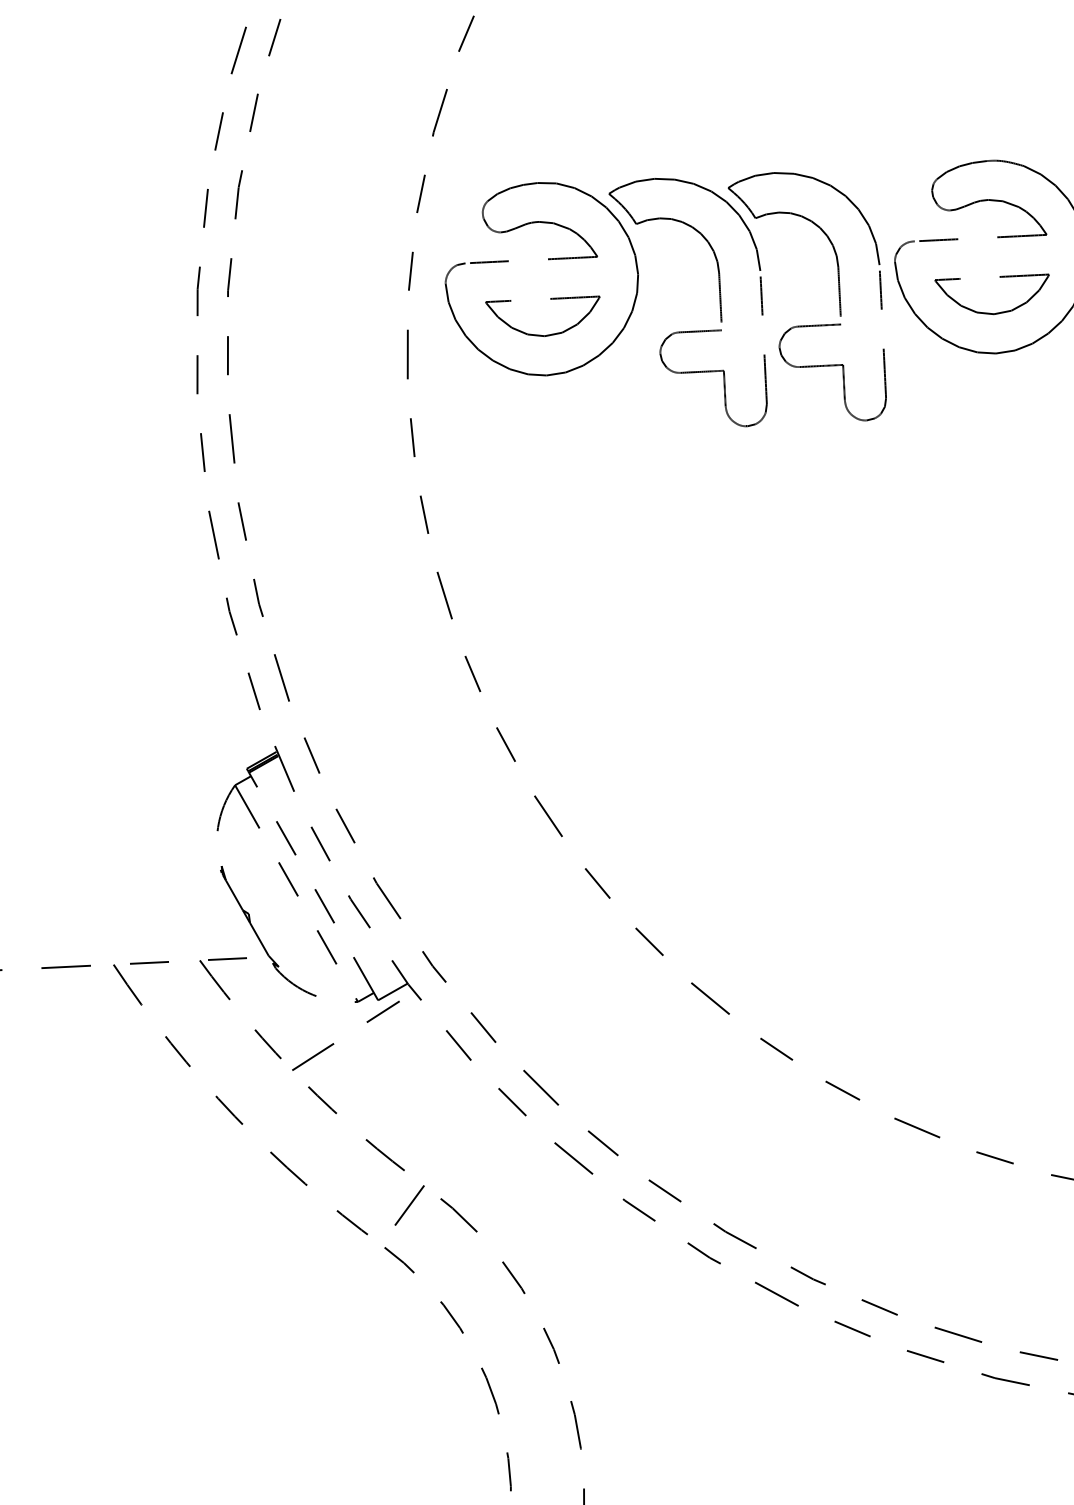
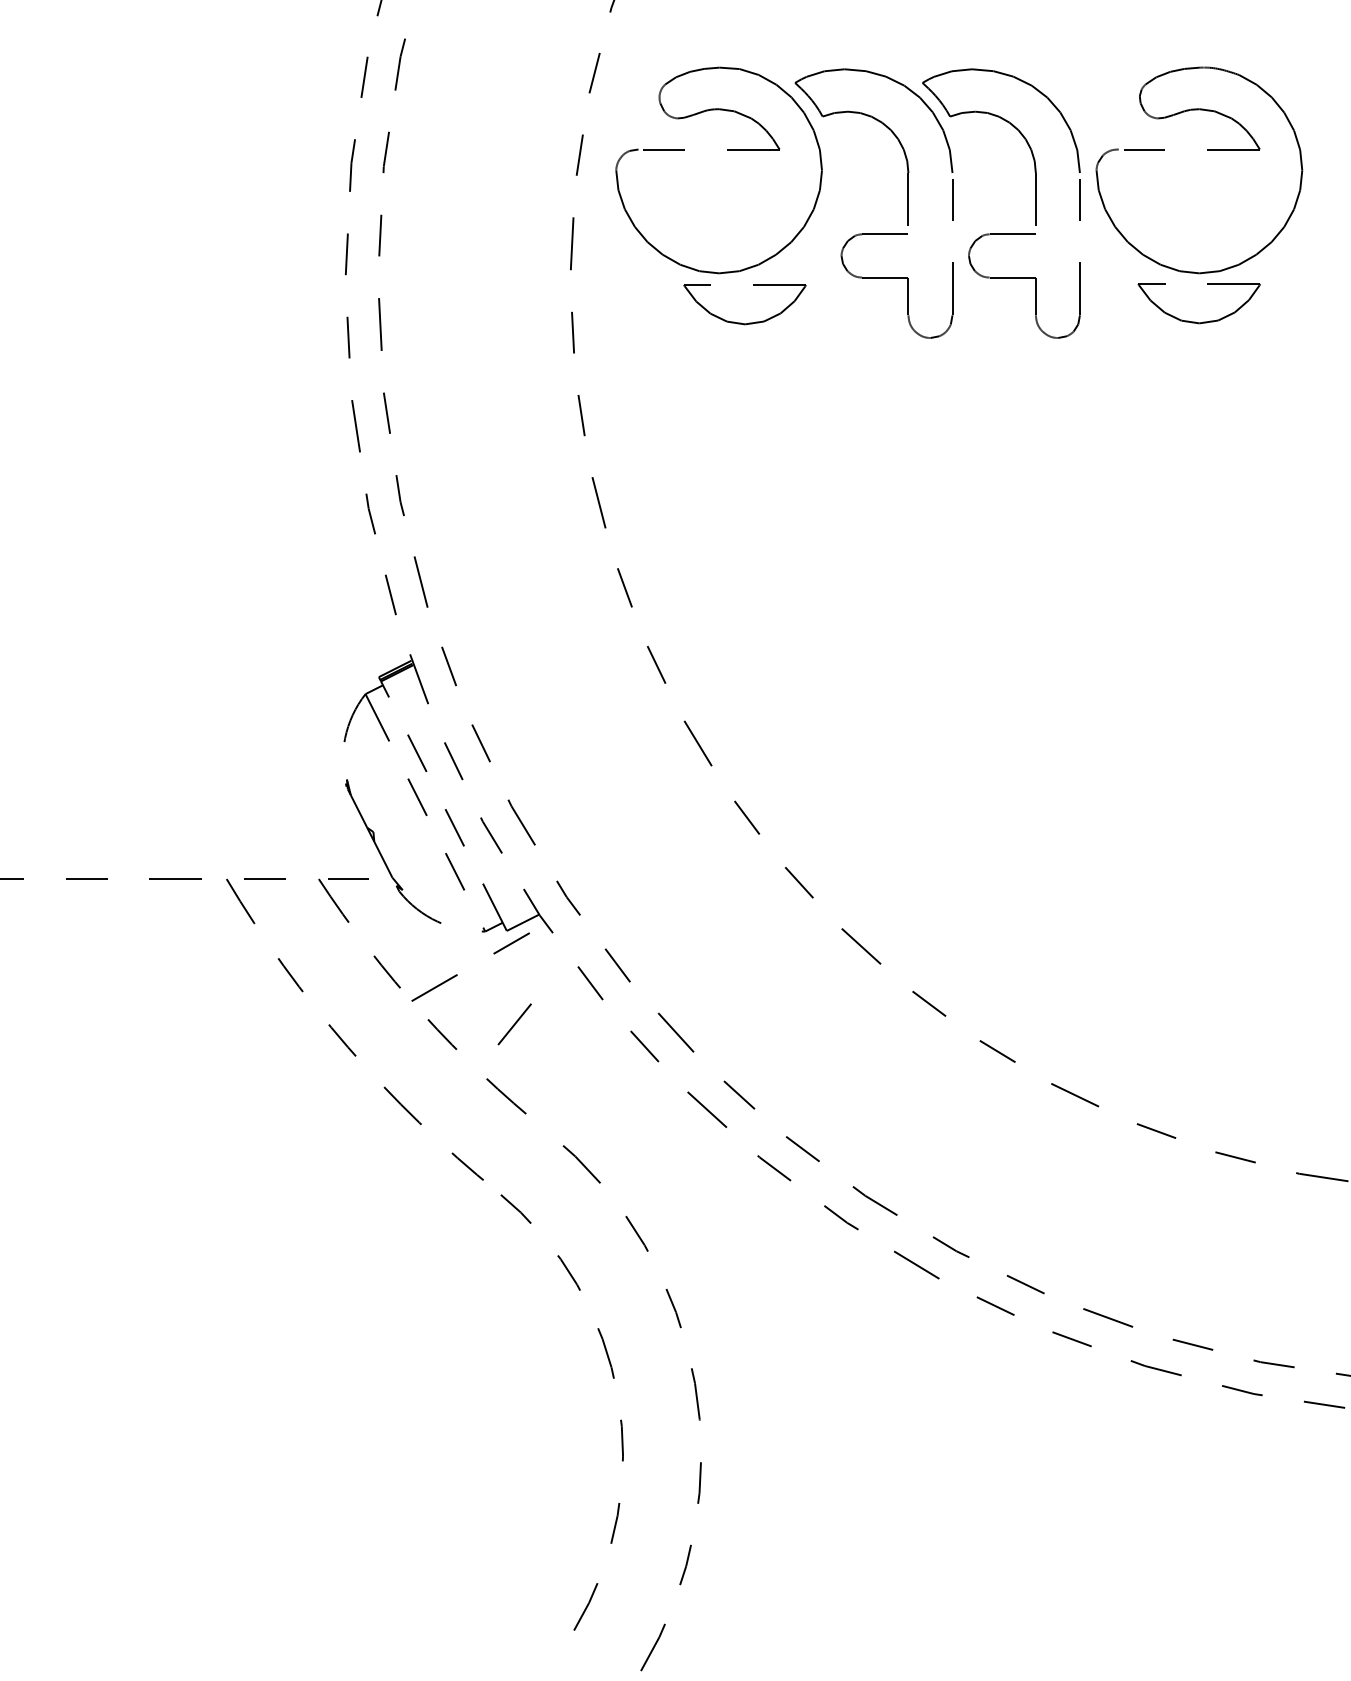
part: (990, 312) -> (1195, 321), moved
part: (541, 334) -> (741, 322), moved
line: (409, 1205) -> (514, 1024), moved

